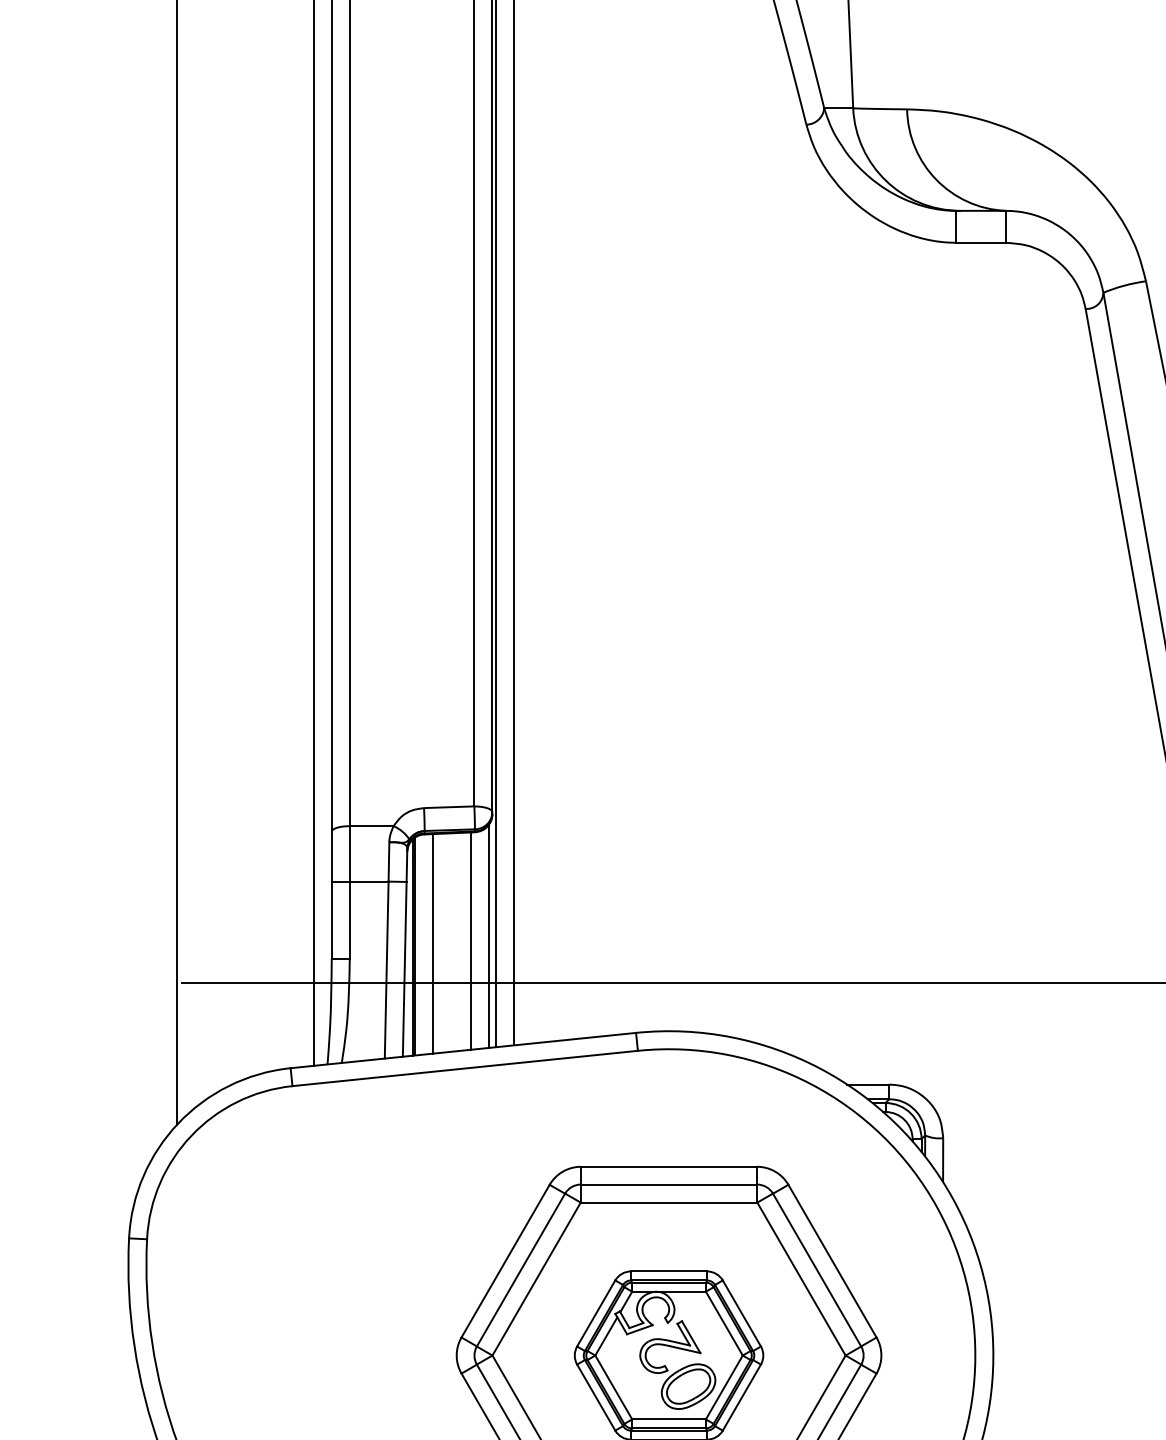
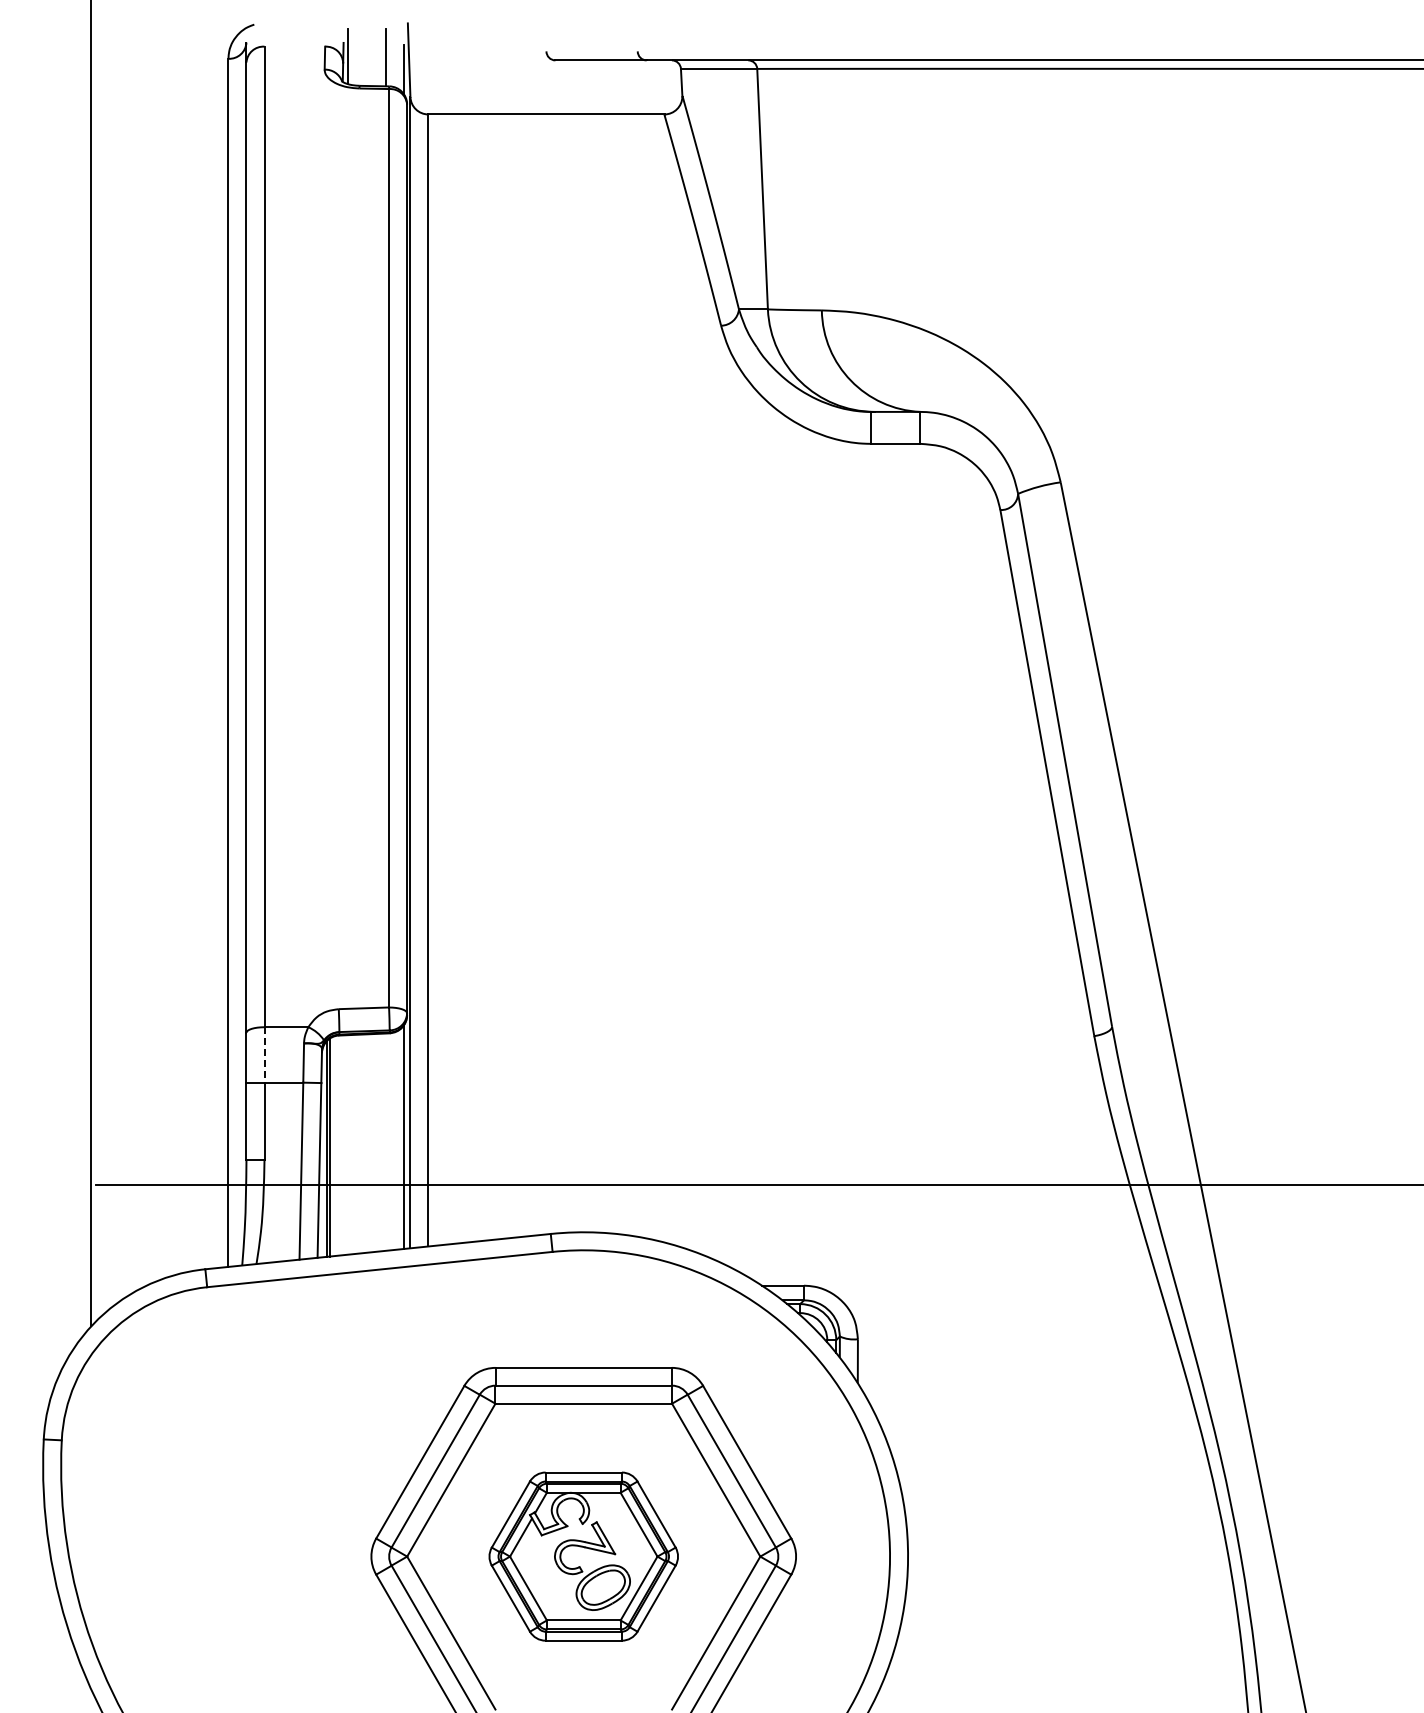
line: (349, 853) -> (264, 1054), solid -> dashed
line: (471, 940) -> (386, 1141), removed
line: (432, 943) -> (347, 1144), removed

